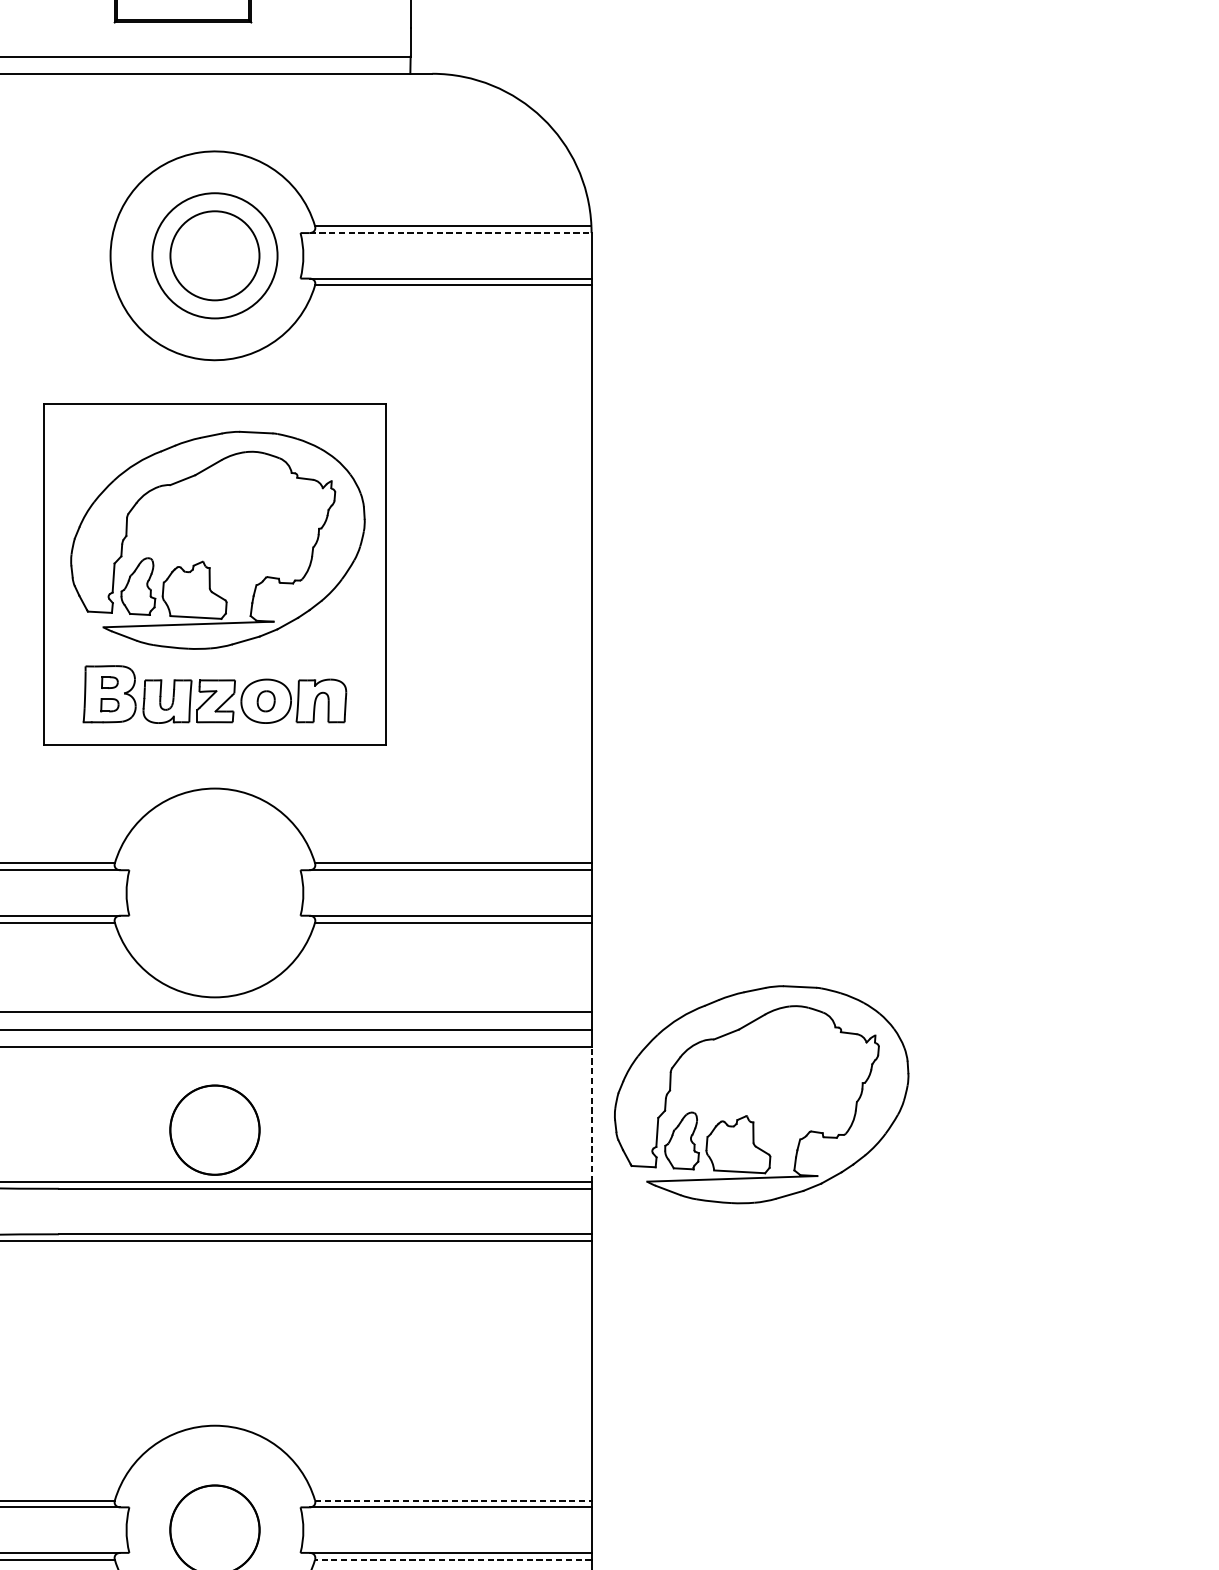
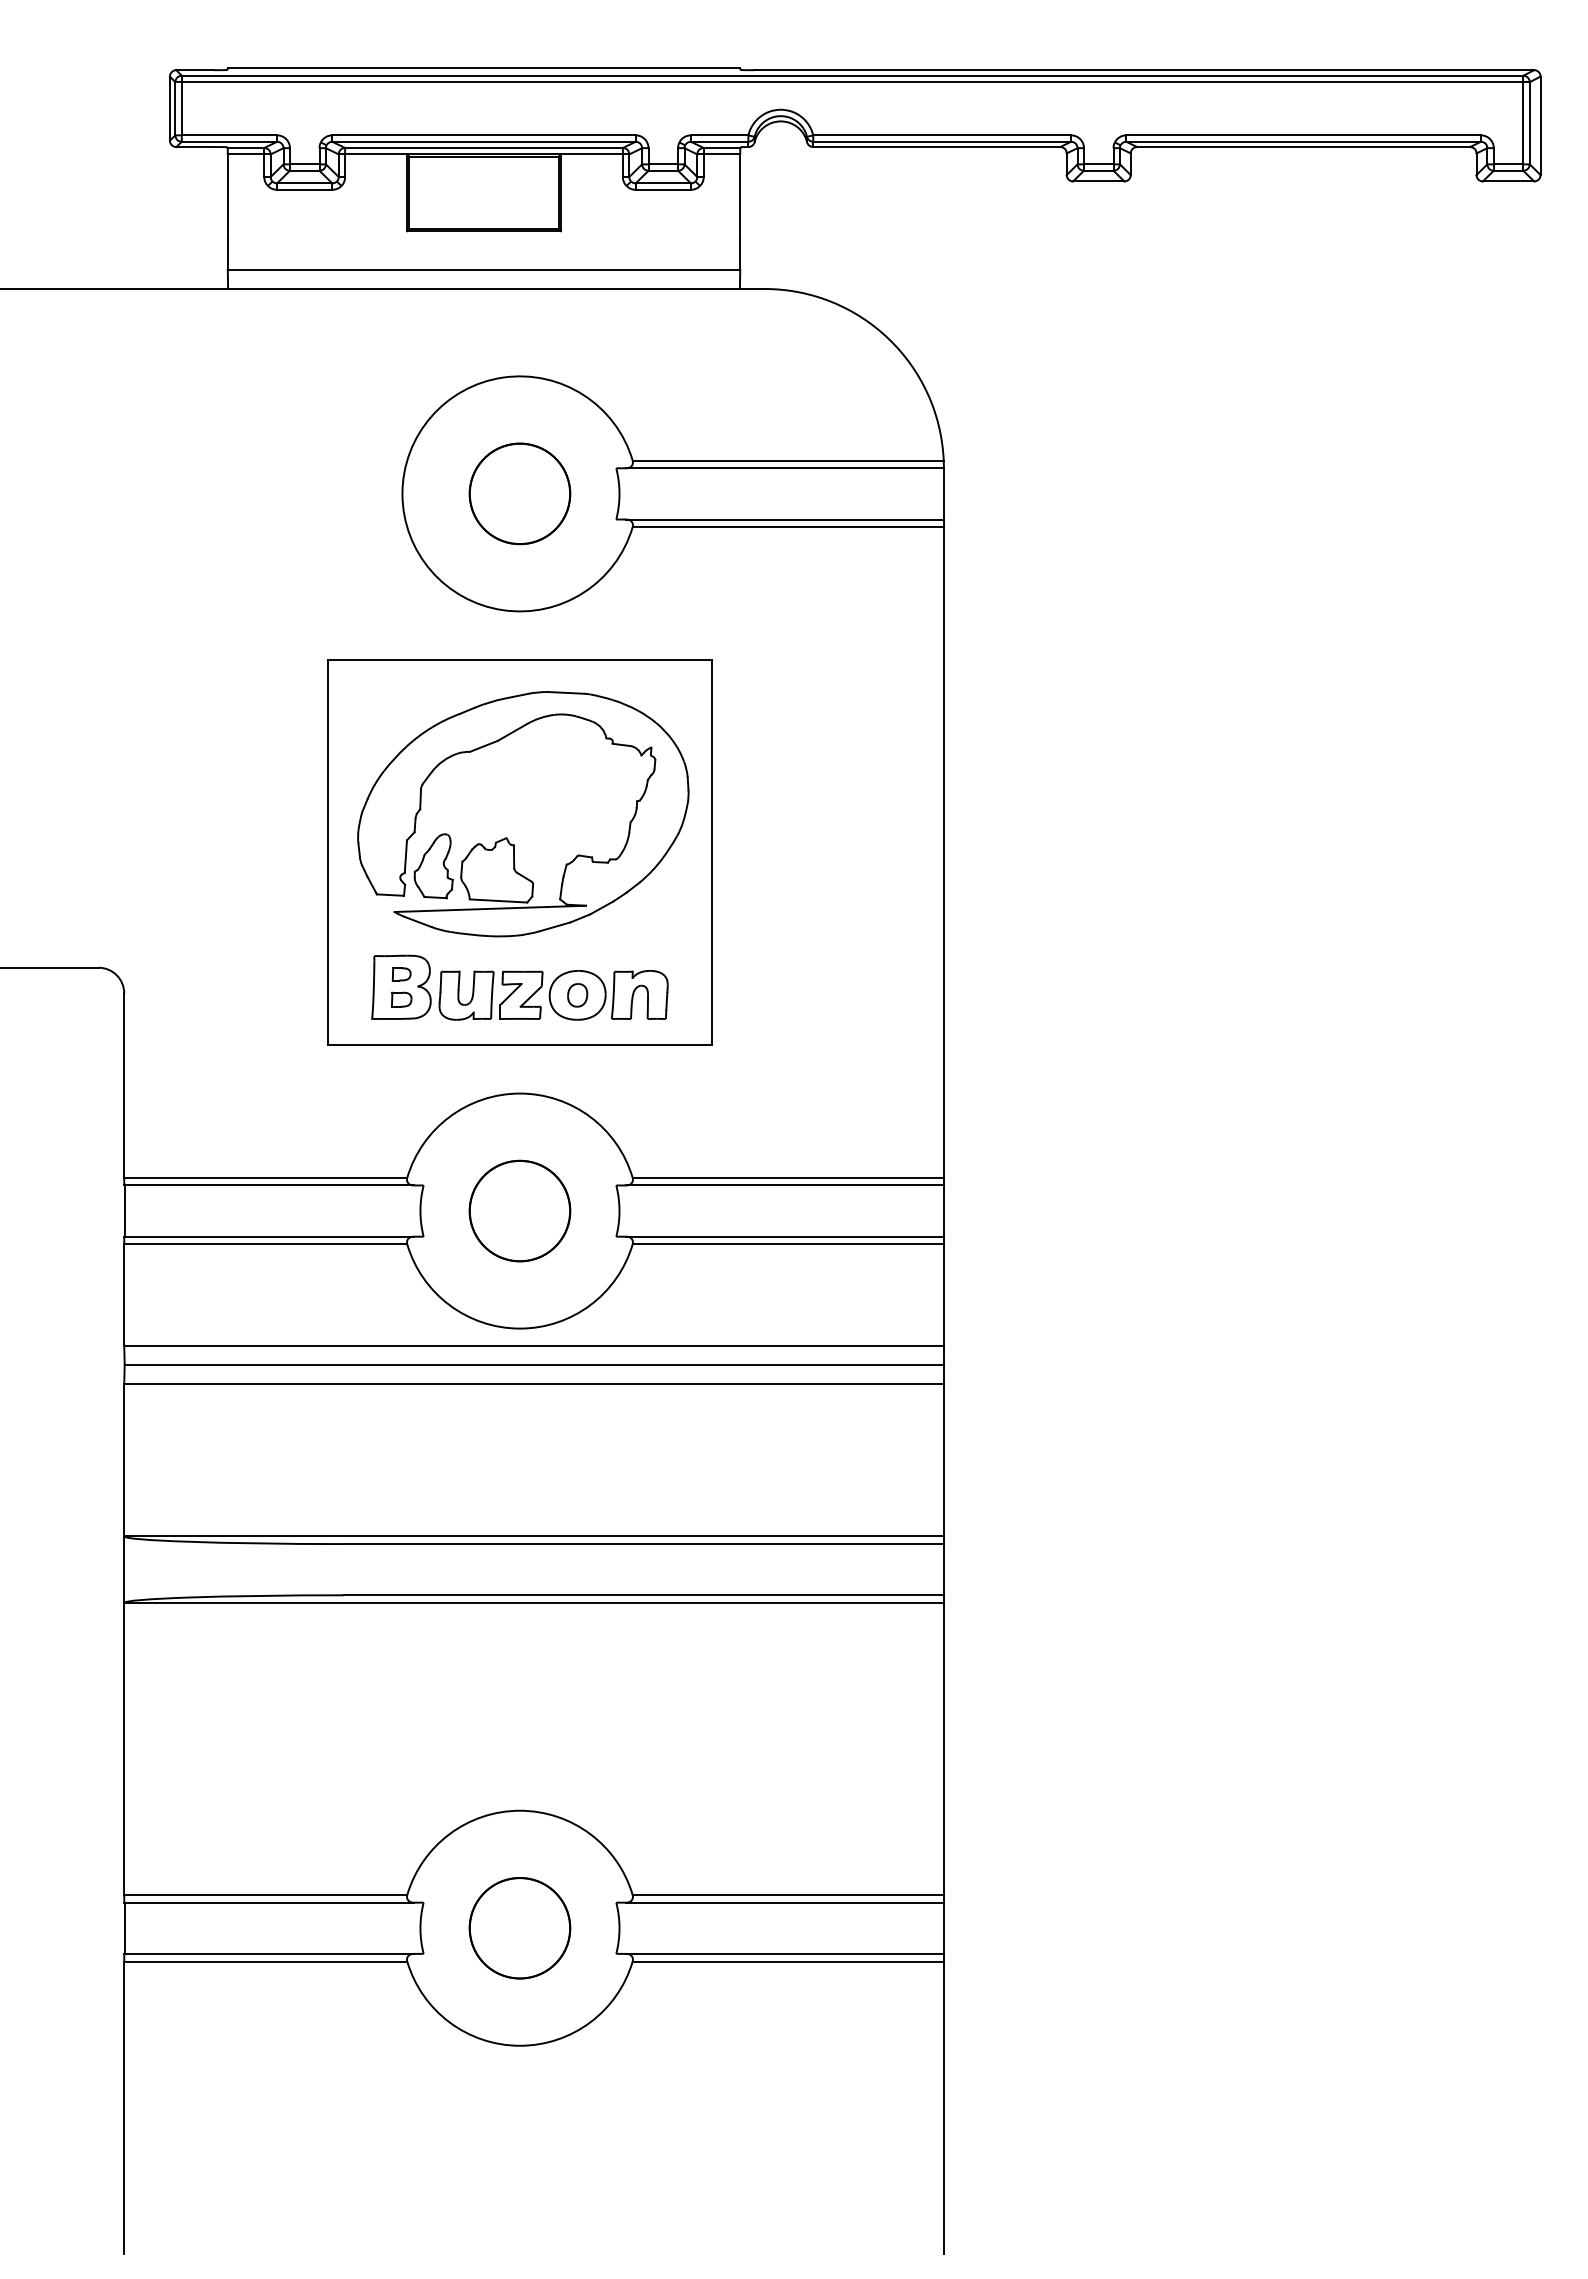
line: (450, 233) -> (785, 468), dashed -> solid
circle: (214, 255) -> (519, 493), size x0.71
line: (591, 1113) -> (943, 1459), dashed -> solid
part: (747, 1115) -> (1119, 1461), removed
part: (214, 1129) -> (519, 1210), moved
line: (453, 1500) -> (788, 1894), dashed -> solid
line: (453, 1559) -> (788, 1961), dashed -> solid

